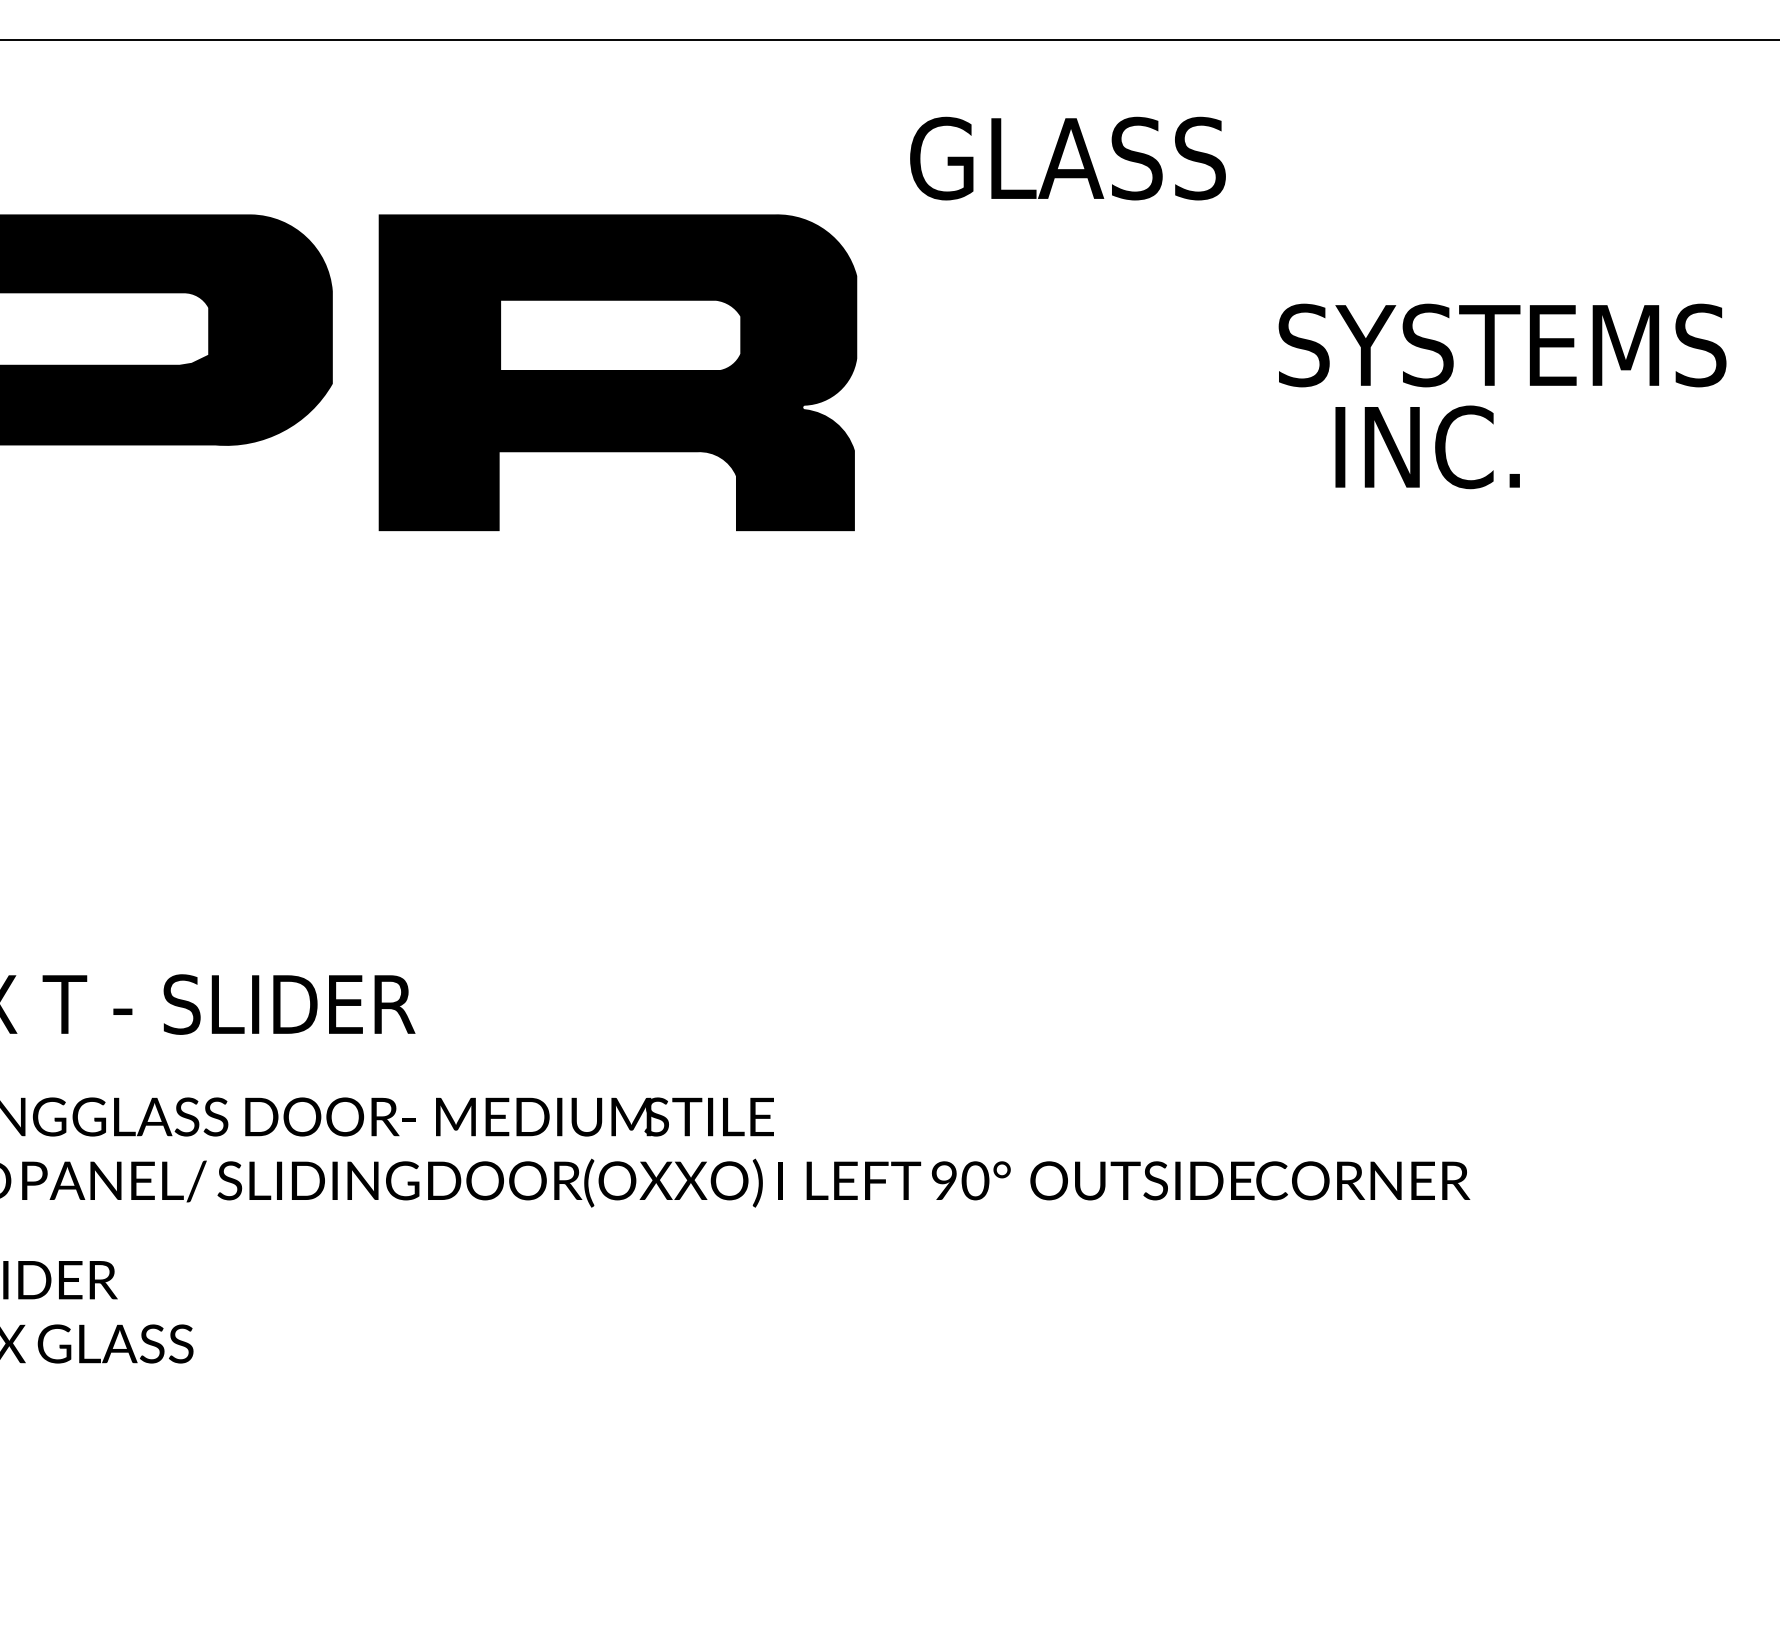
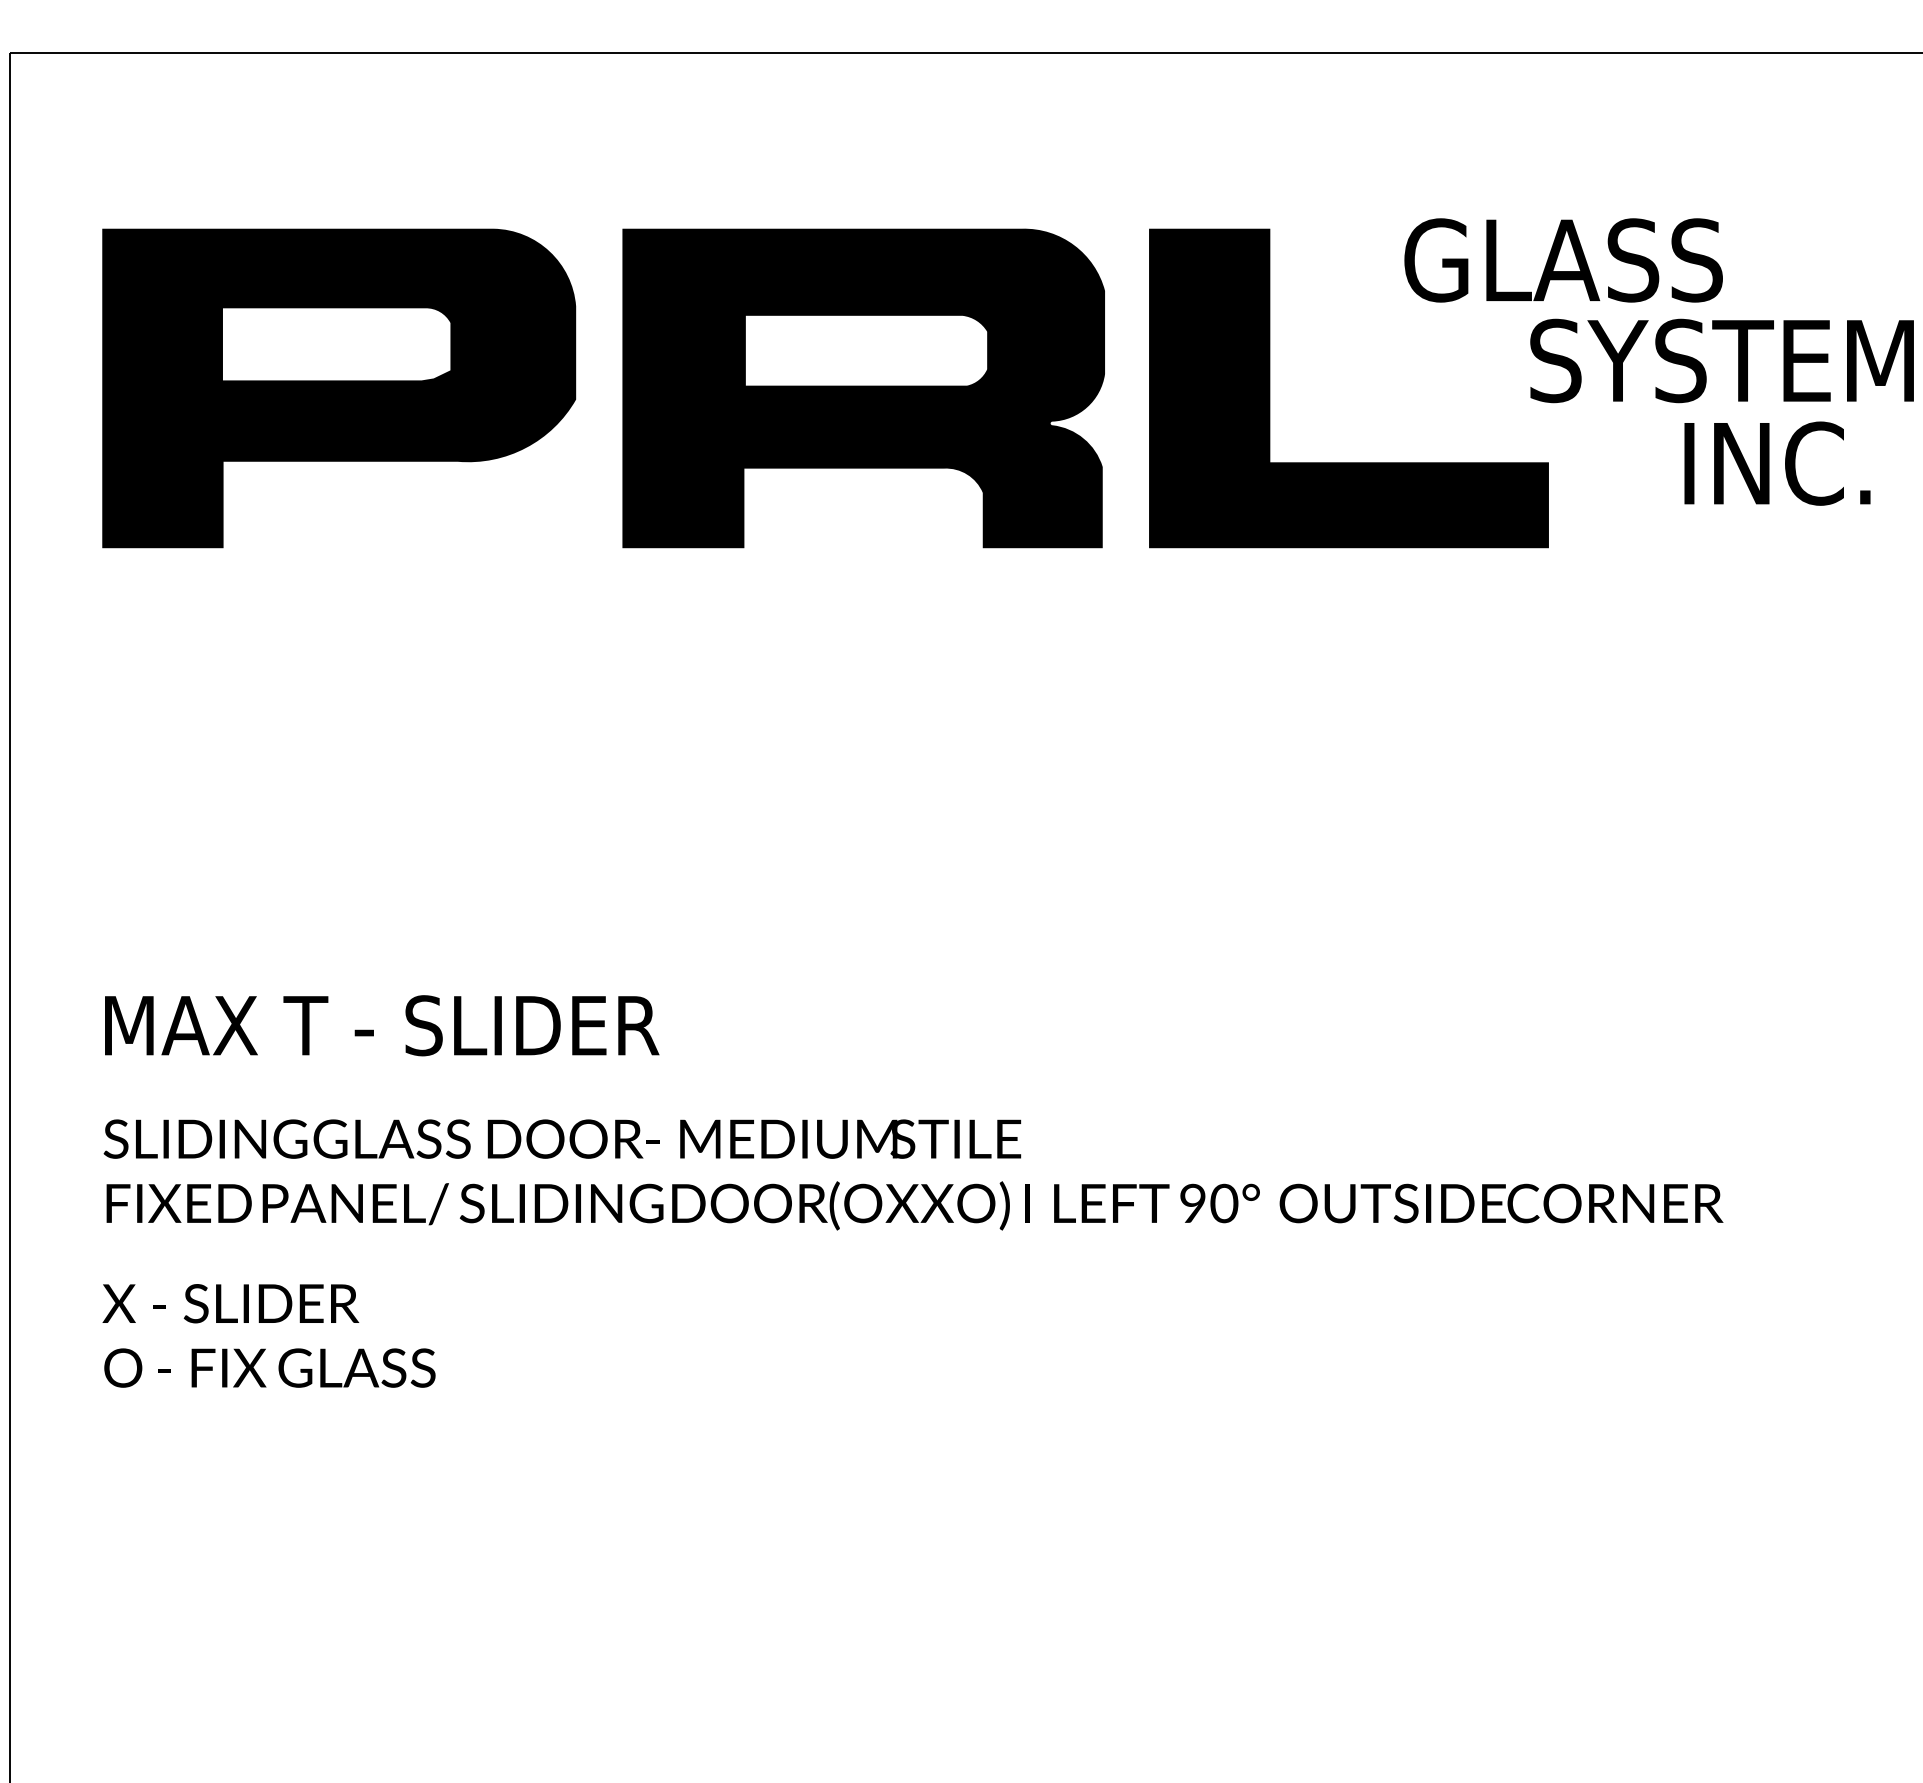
text: (1067, 158) -> (1563, 260), moved
fill: (1098, 372) -> (1348, 388), added
text: (1427, 447) -> (1777, 463), moved

